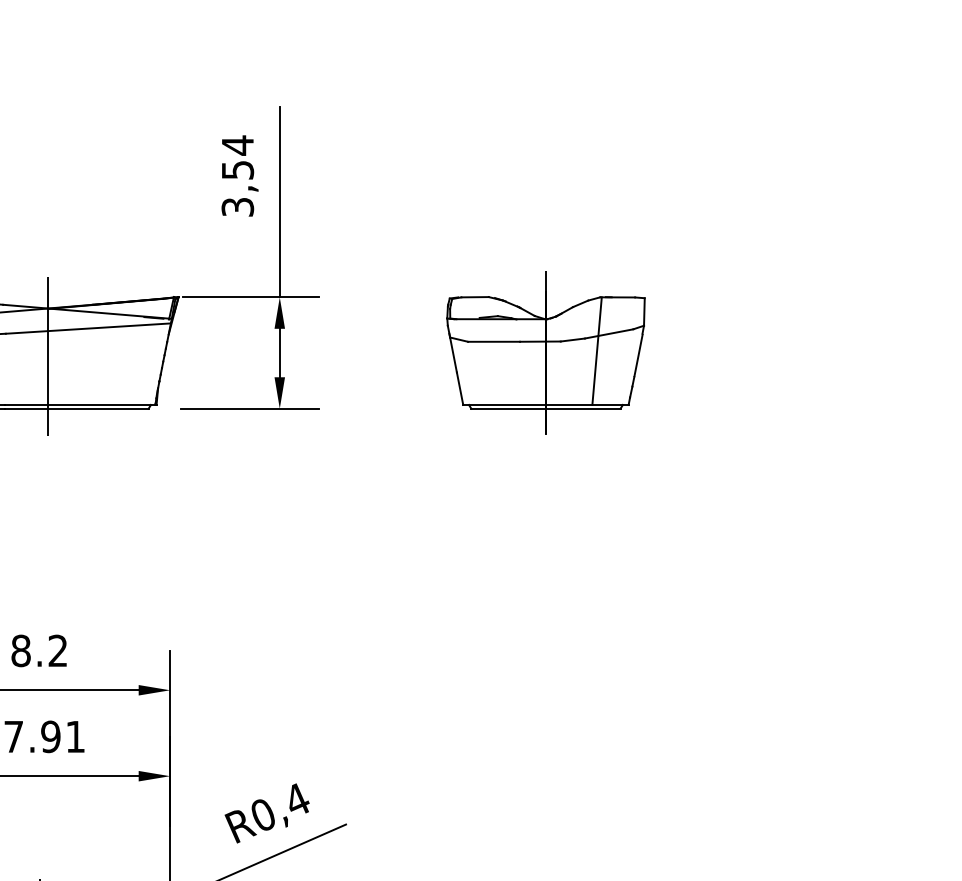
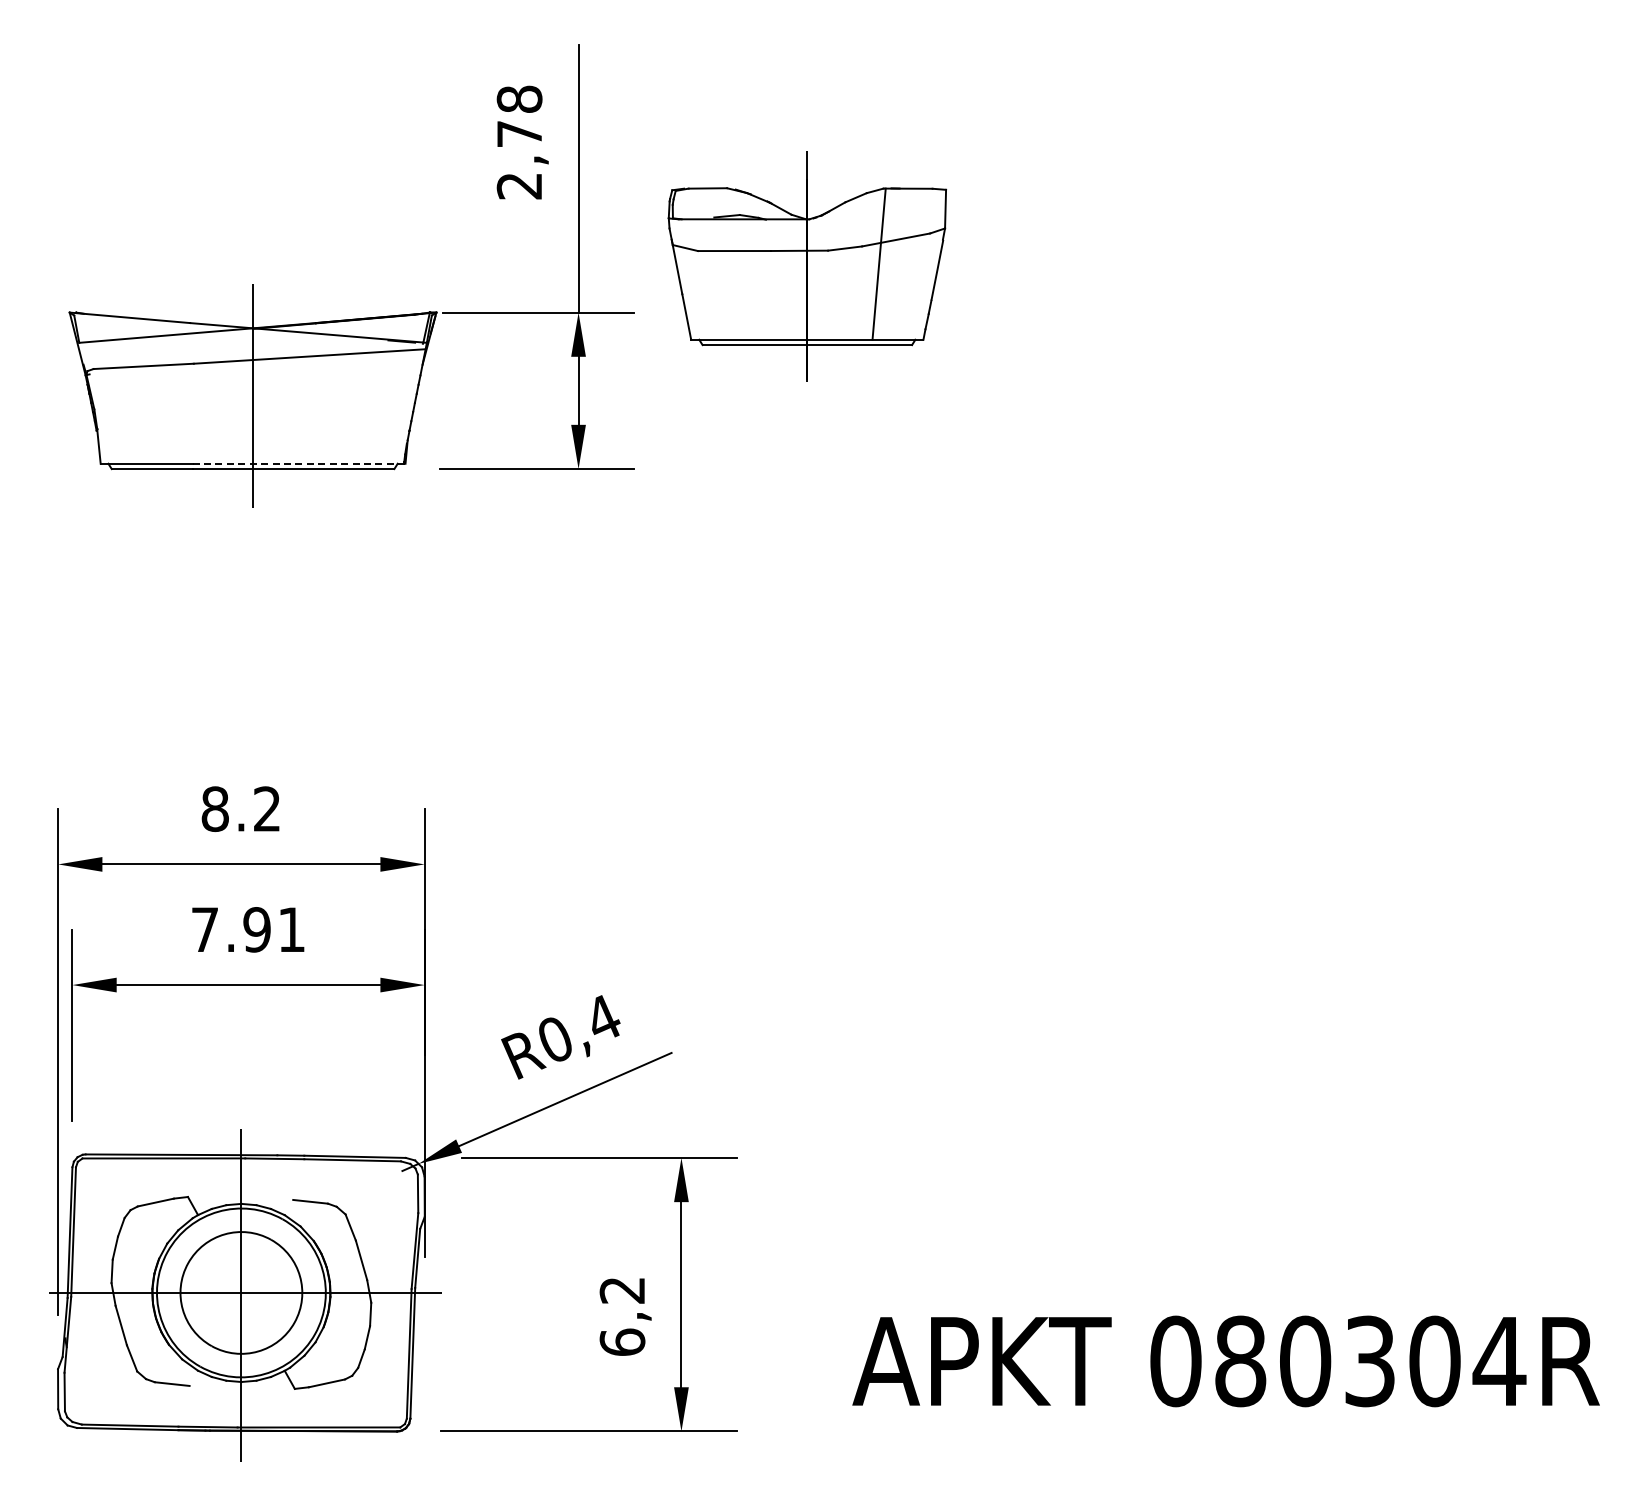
text: (237, 176) -> (519, 142), 3,54 -> 2,78
part: (546, 352) -> (807, 266), moved
line: (81, 404) -> (299, 463), solid -> dashed

